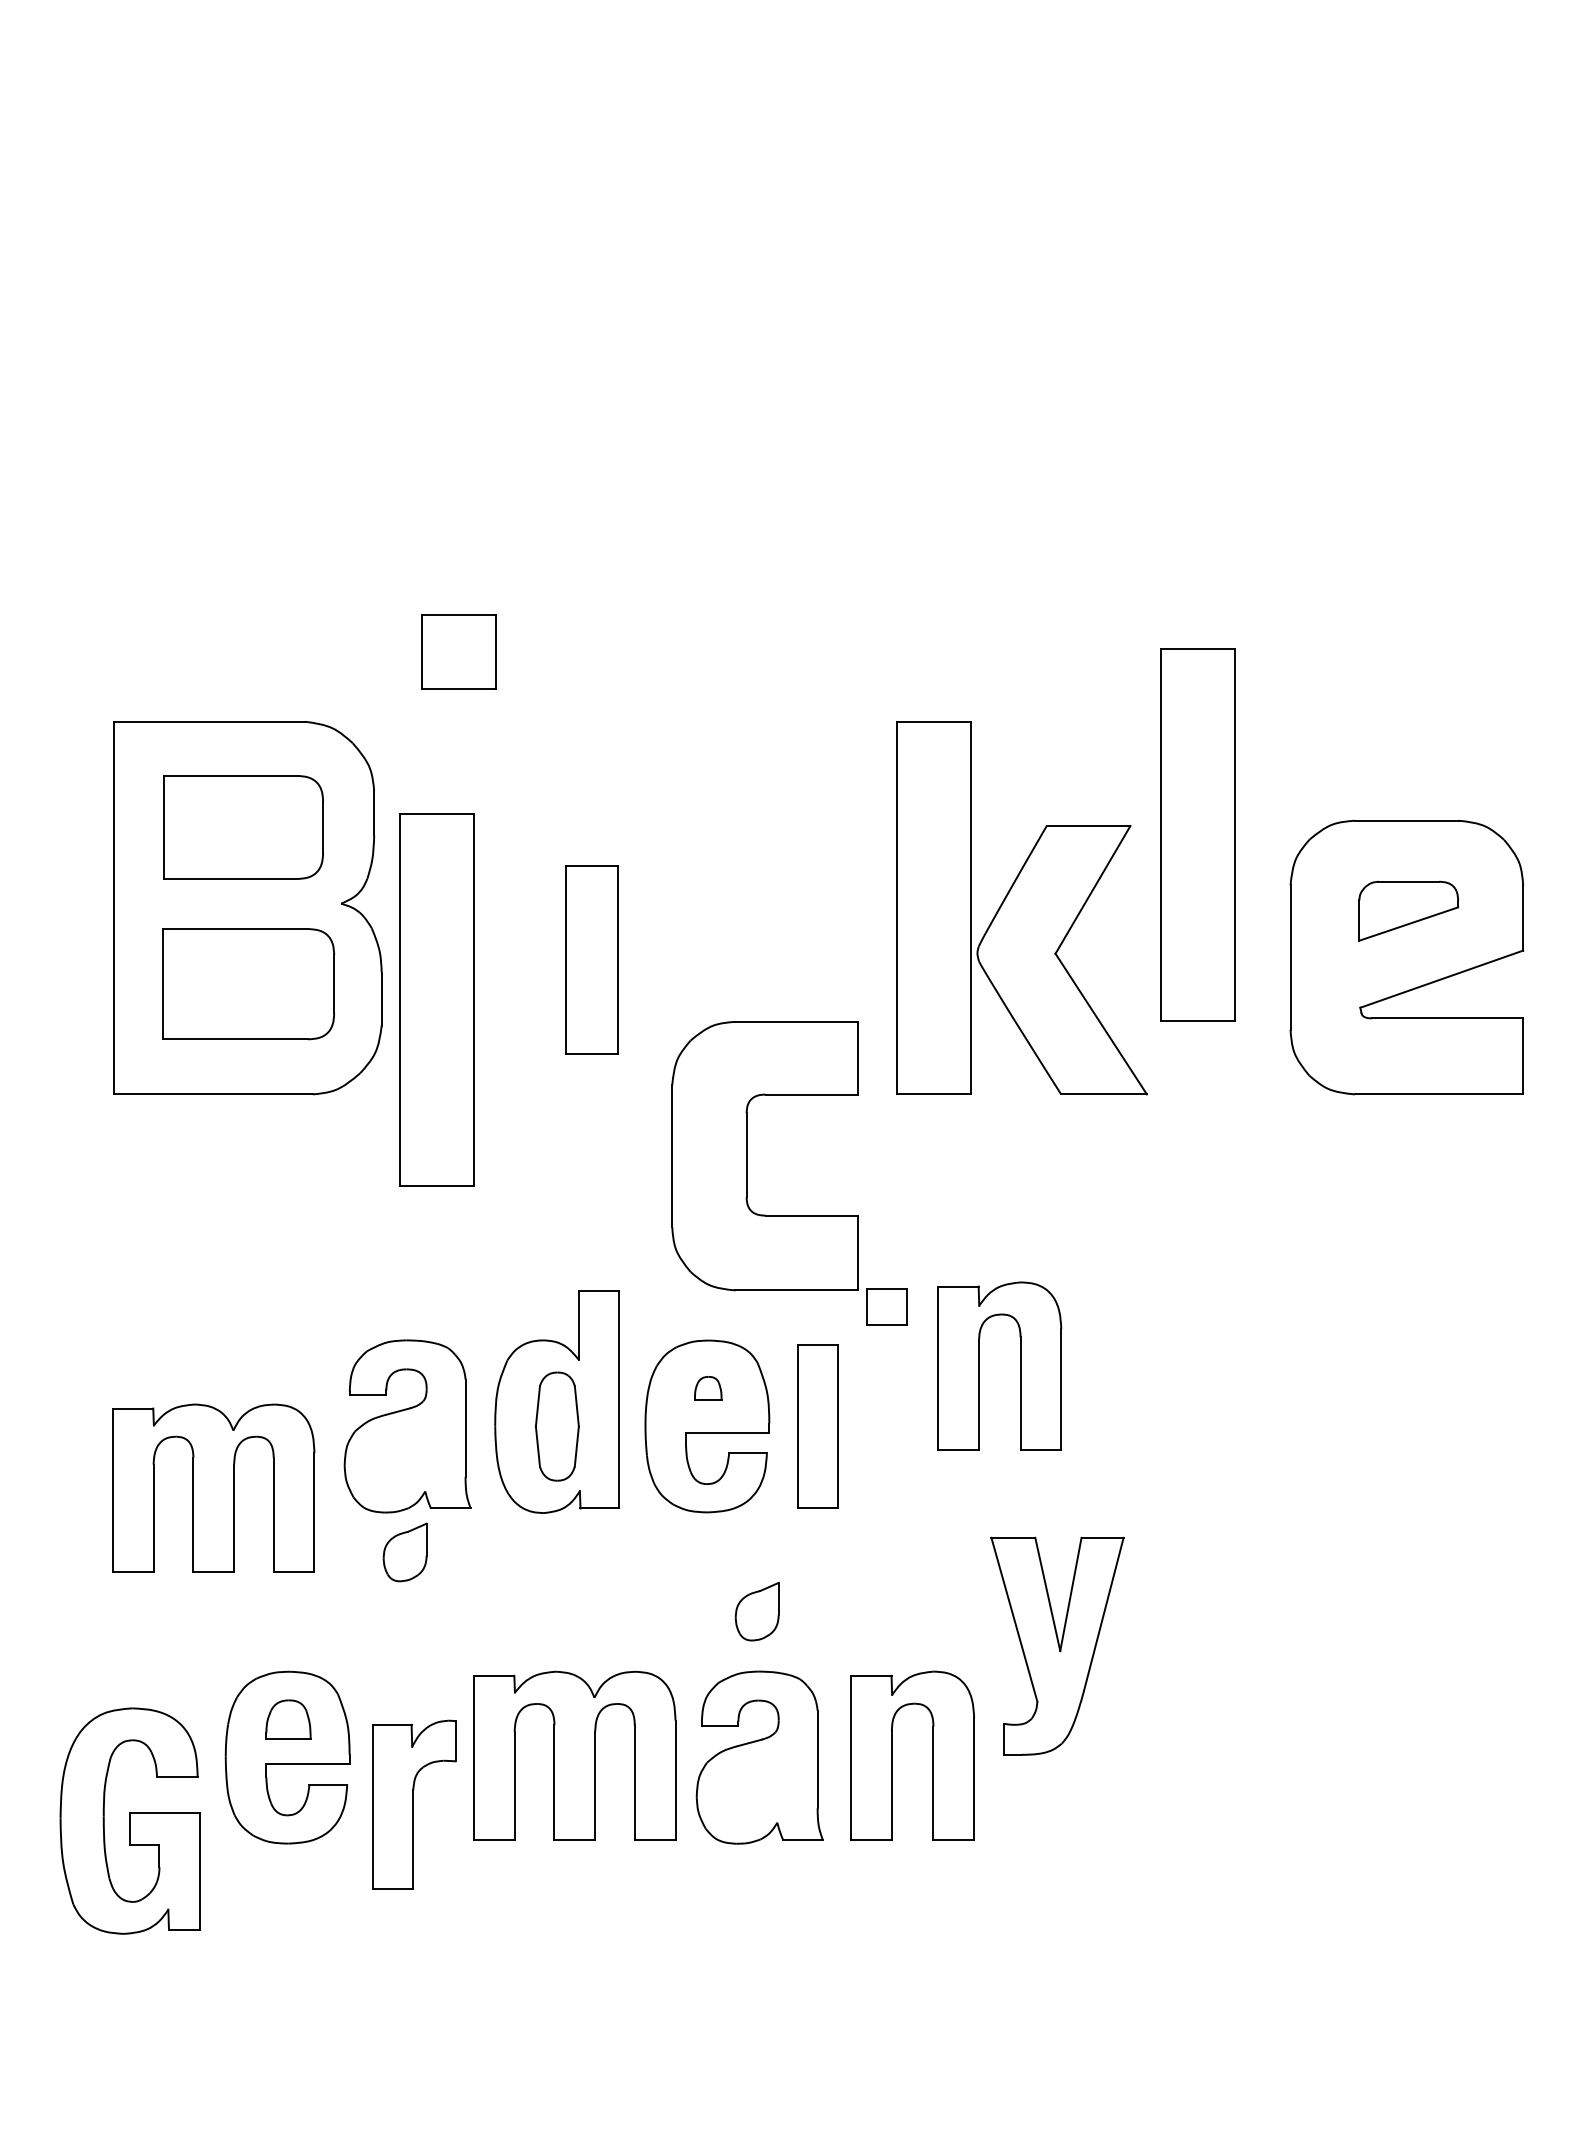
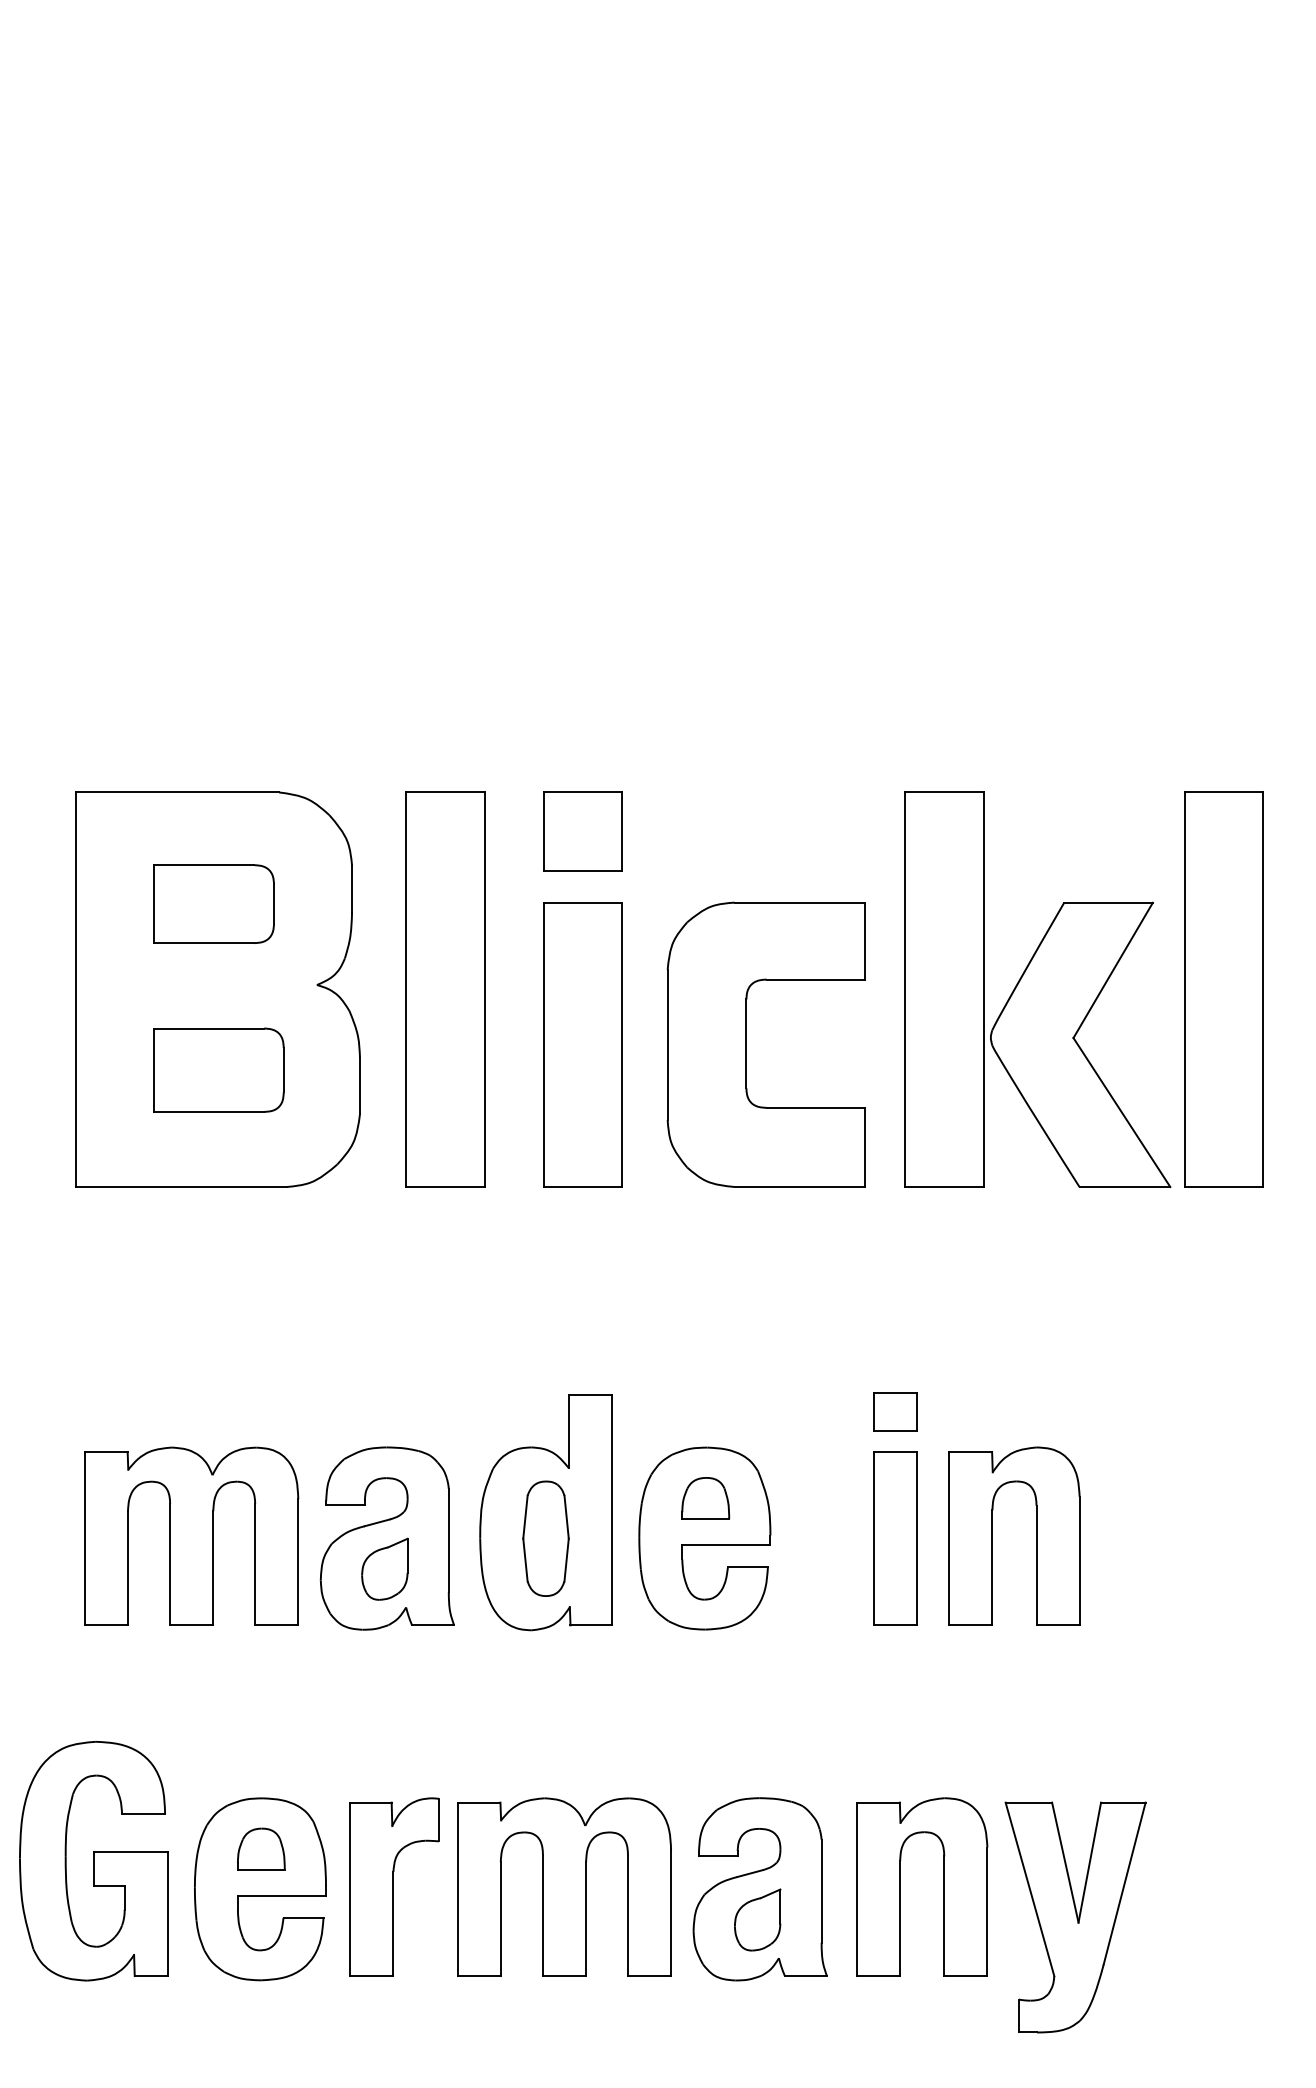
part: (458, 651) -> (582, 831), moved
part: (243, 826) -> (213, 903), size x0.71
part: (1197, 834) -> (1223, 989), moved
part: (591, 959) -> (582, 1044), size x1.43
part: (248, 983) -> (218, 1069), size x0.71
part: (436, 999) -> (444, 989), moved
part: (747, 1156) -> (747, 1045), moved
part: (979, 1365) -> (993, 1535), moved
part: (708, 1388) -> (706, 1498), size x1.67
part: (817, 1426) -> (894, 1538), moved
part: (213, 1487) -> (191, 1535), moved
part: (404, 1552) -> (384, 1569), moved
part: (756, 1611) -> (756, 1919), moved
part: (1057, 1645) -> (1075, 1916), moved
part: (414, 1804) -> (394, 1887), moved
part: (129, 1820) -> (92, 1860), moved

